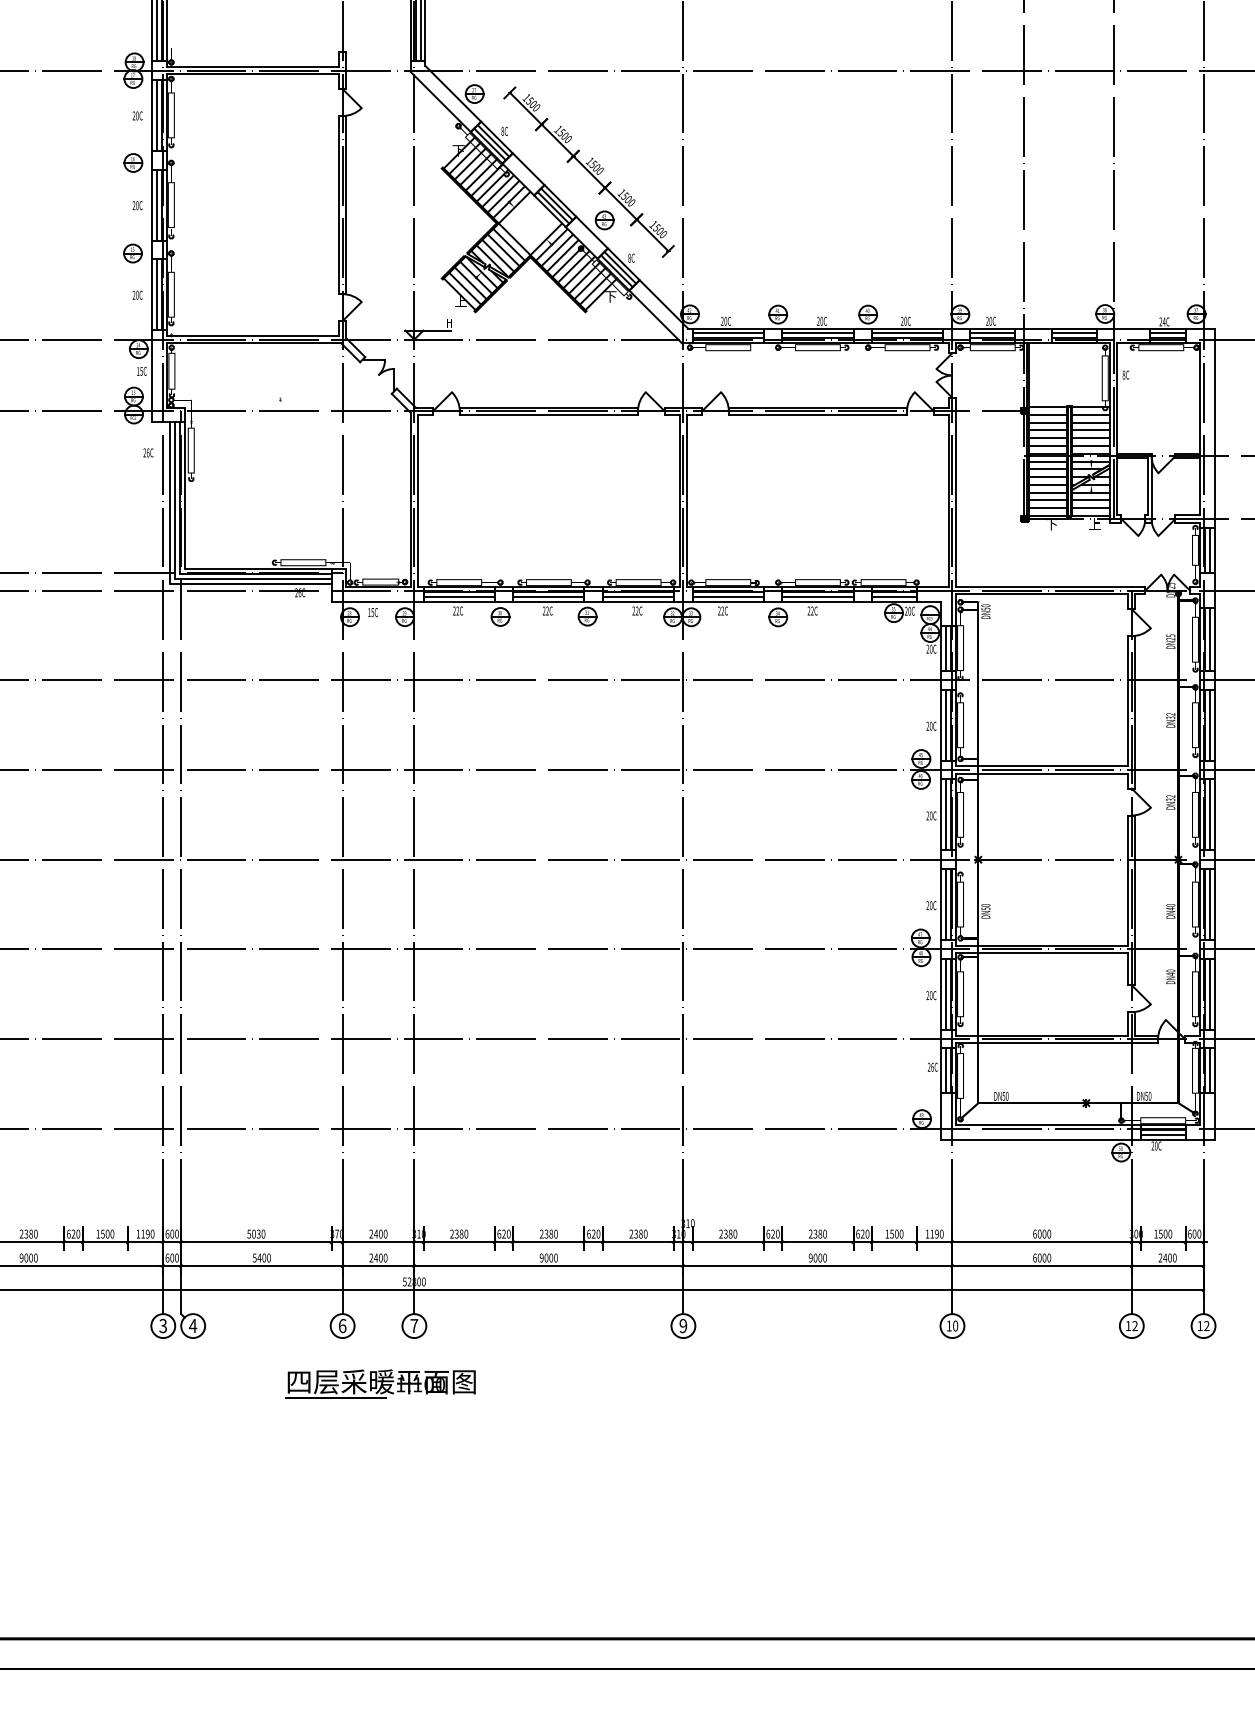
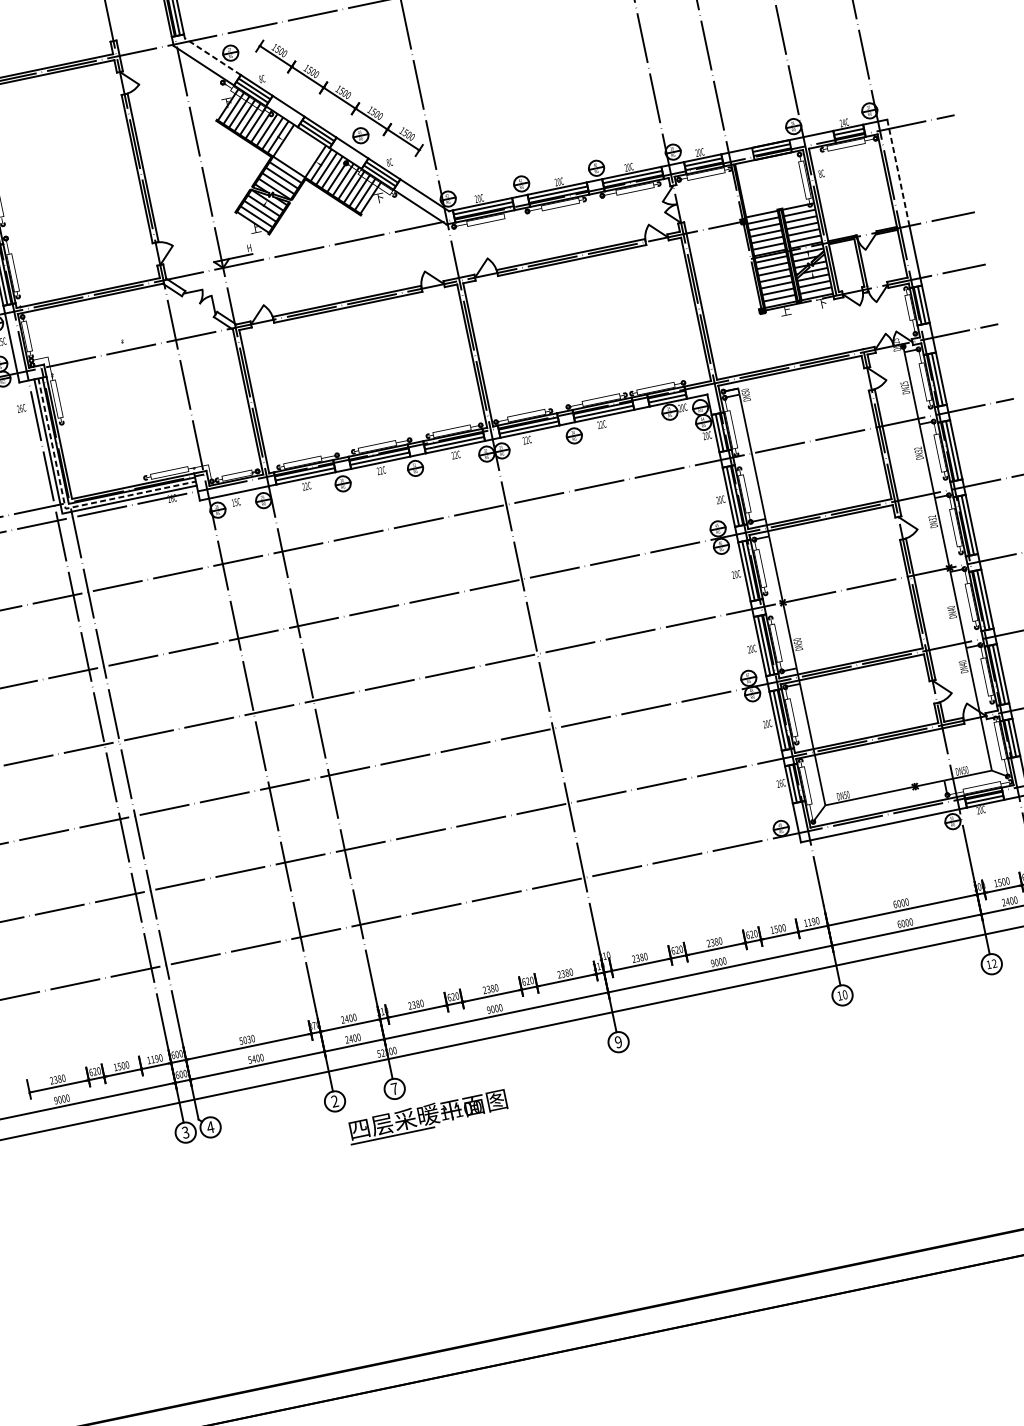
line: (452, 93) -> (212, 56), solid -> dashed
line: (1214, 392) -> (898, 172), solid -> dashed
text: (1094, 524) -> (821, 303), 上 -> 下
text: (1051, 525) -> (785, 311), 下 -> 上
line: (175, 578) -> (65, 508), solid -> dashed
text: (342, 1325) -> (334, 1100), 6 -> 2
text: (380, 1383) -> (427, 1116), moved

